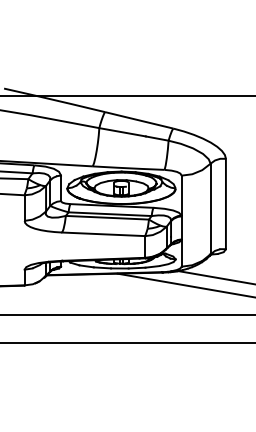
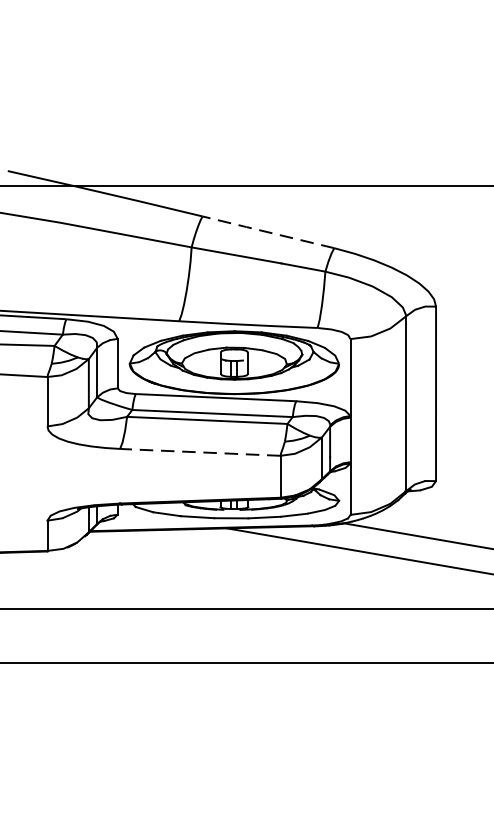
line: (138, 120) -> (267, 232), solid -> dashed
line: (103, 234) -> (199, 452), solid -> dashed

